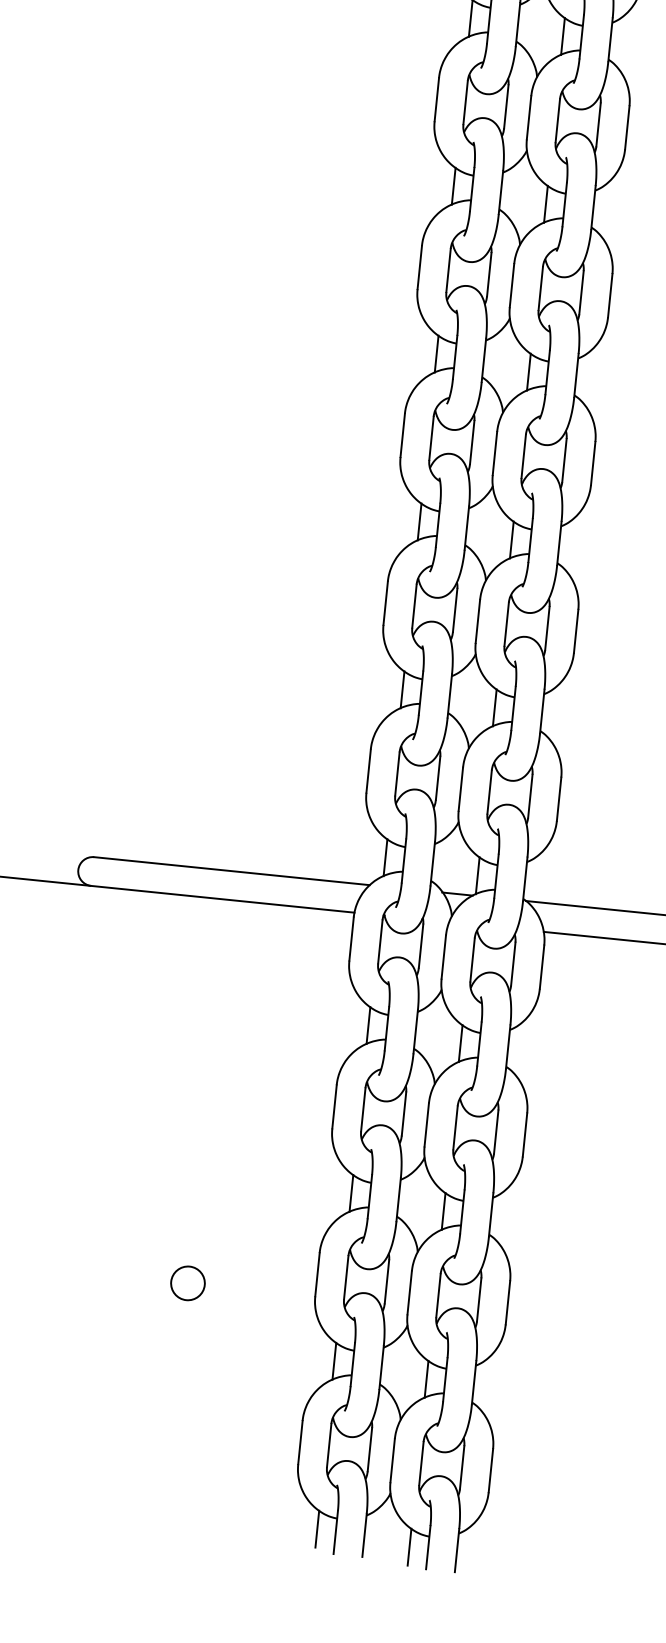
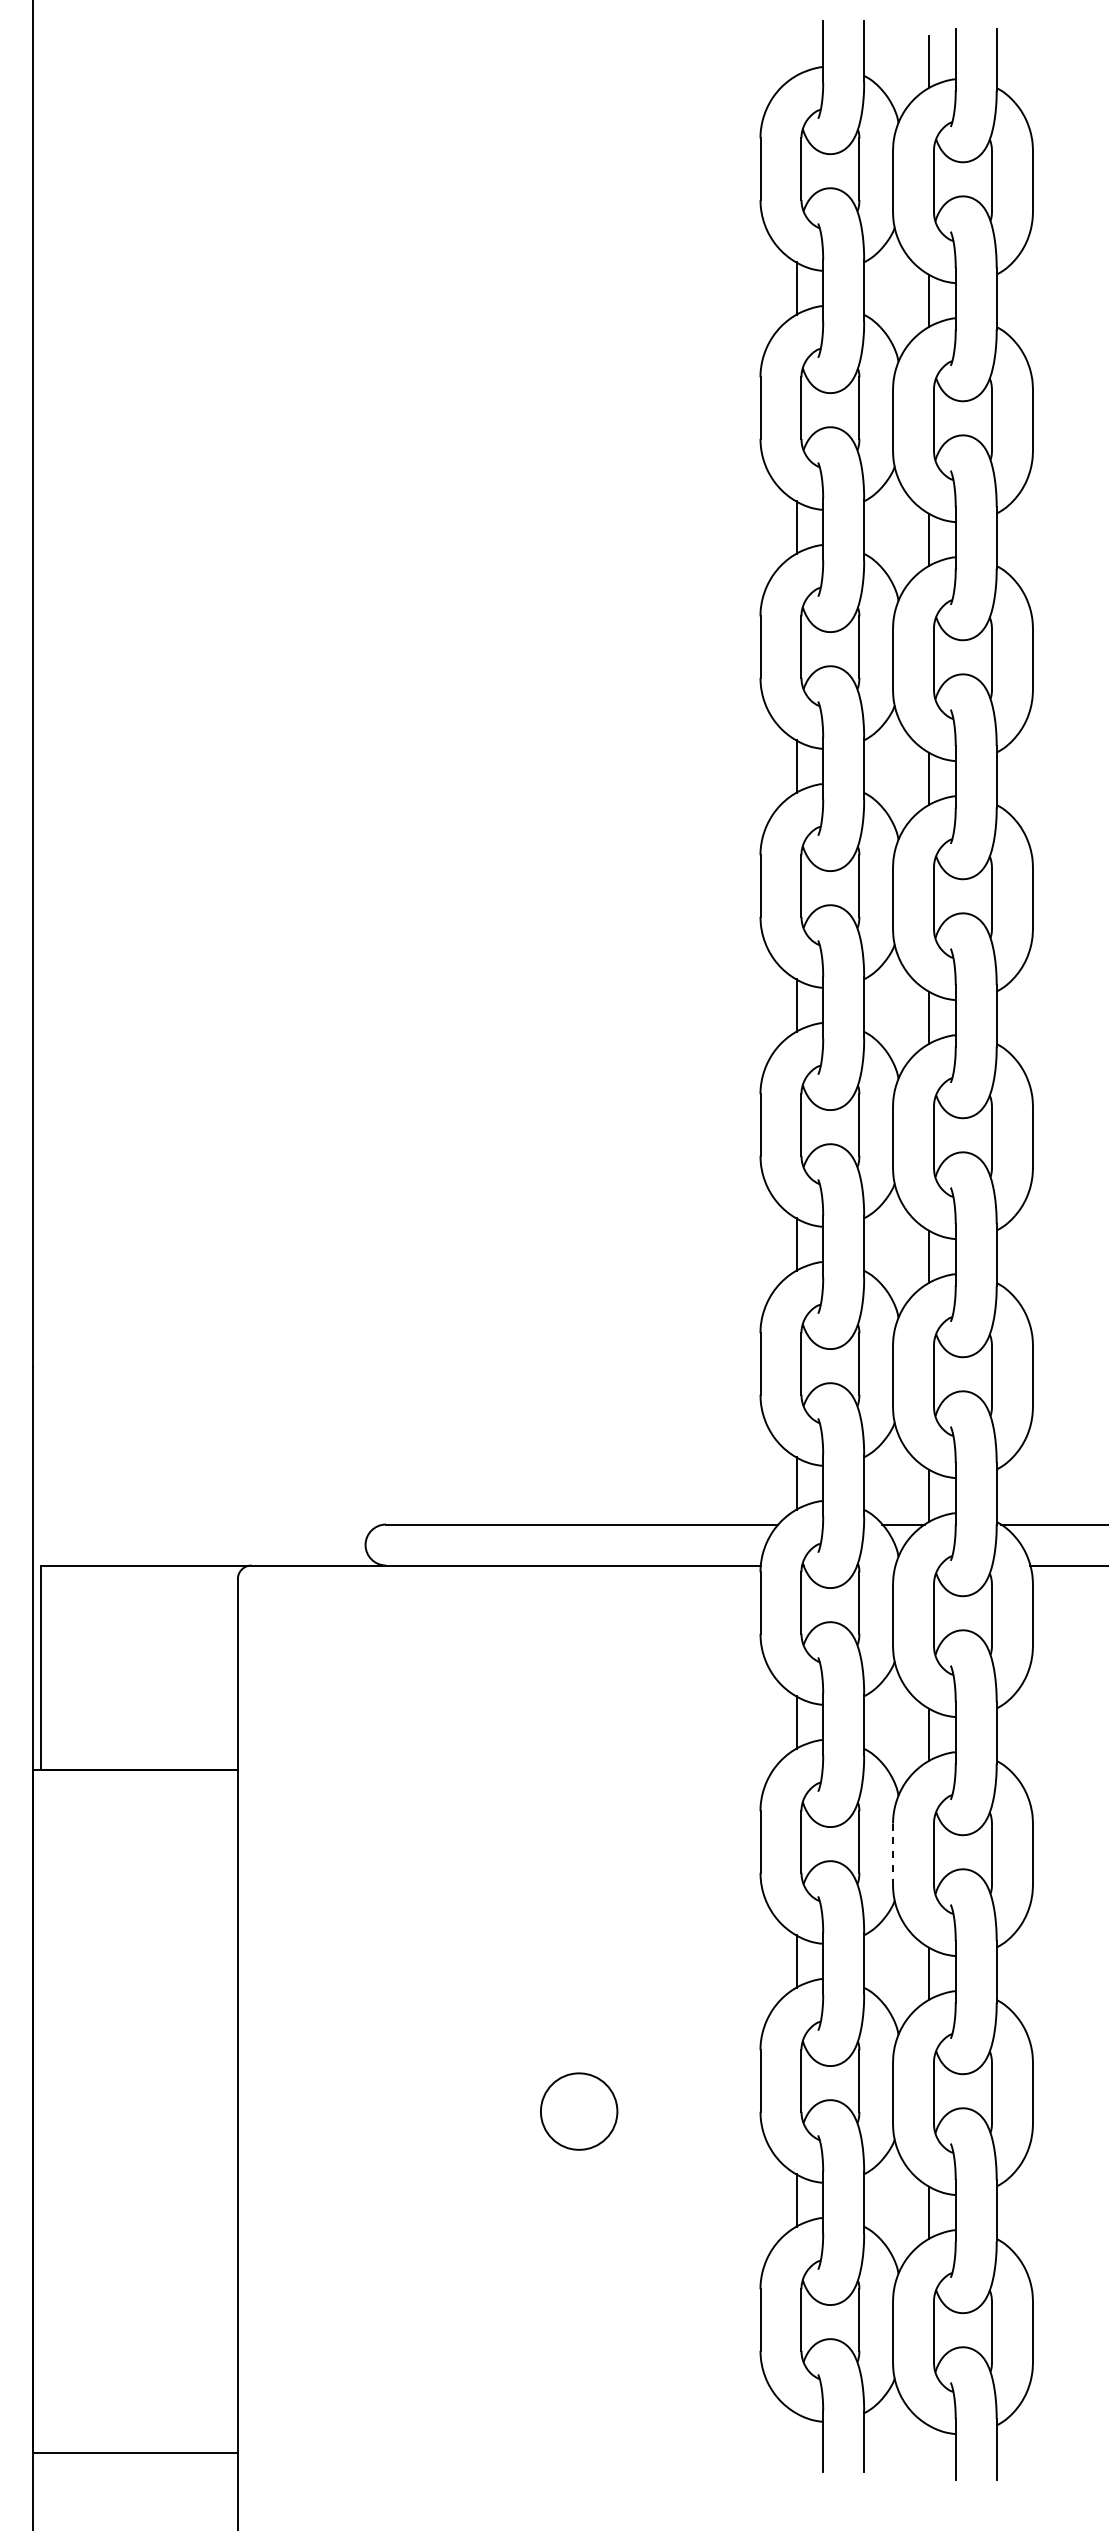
line: (427, 1125) -> (893, 1854), solid -> dashed
circle: (188, 1283) -> (579, 2111), size x1.6
line: (317, 1529) -> (796, 2439), removed
line: (409, 1547) -> (929, 2451), removed

